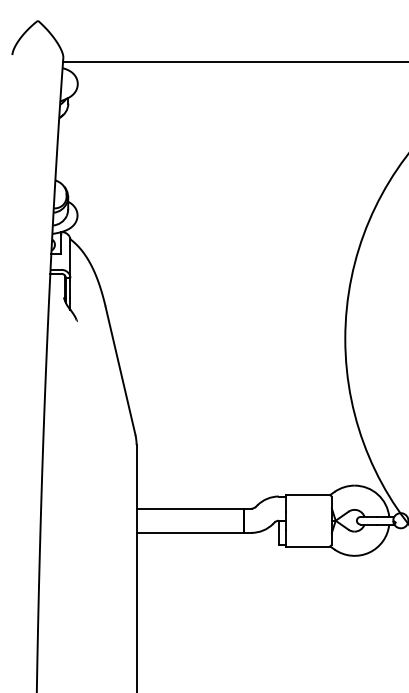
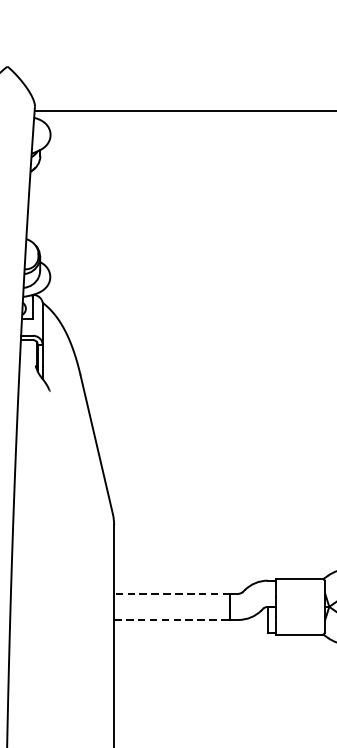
line: (190, 508) -> (172, 593), solid -> dashed
line: (190, 532) -> (172, 619), solid -> dashed

